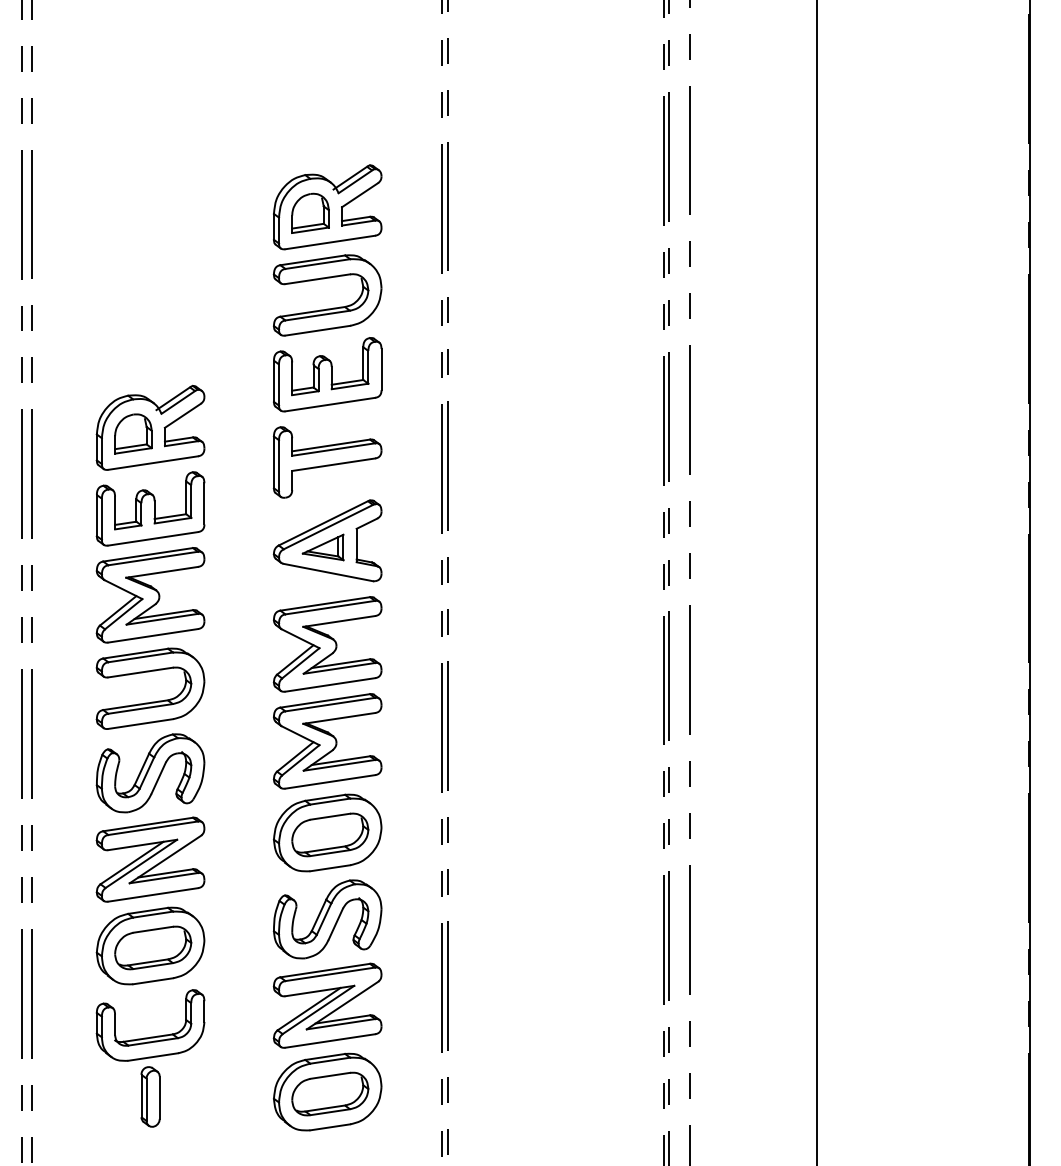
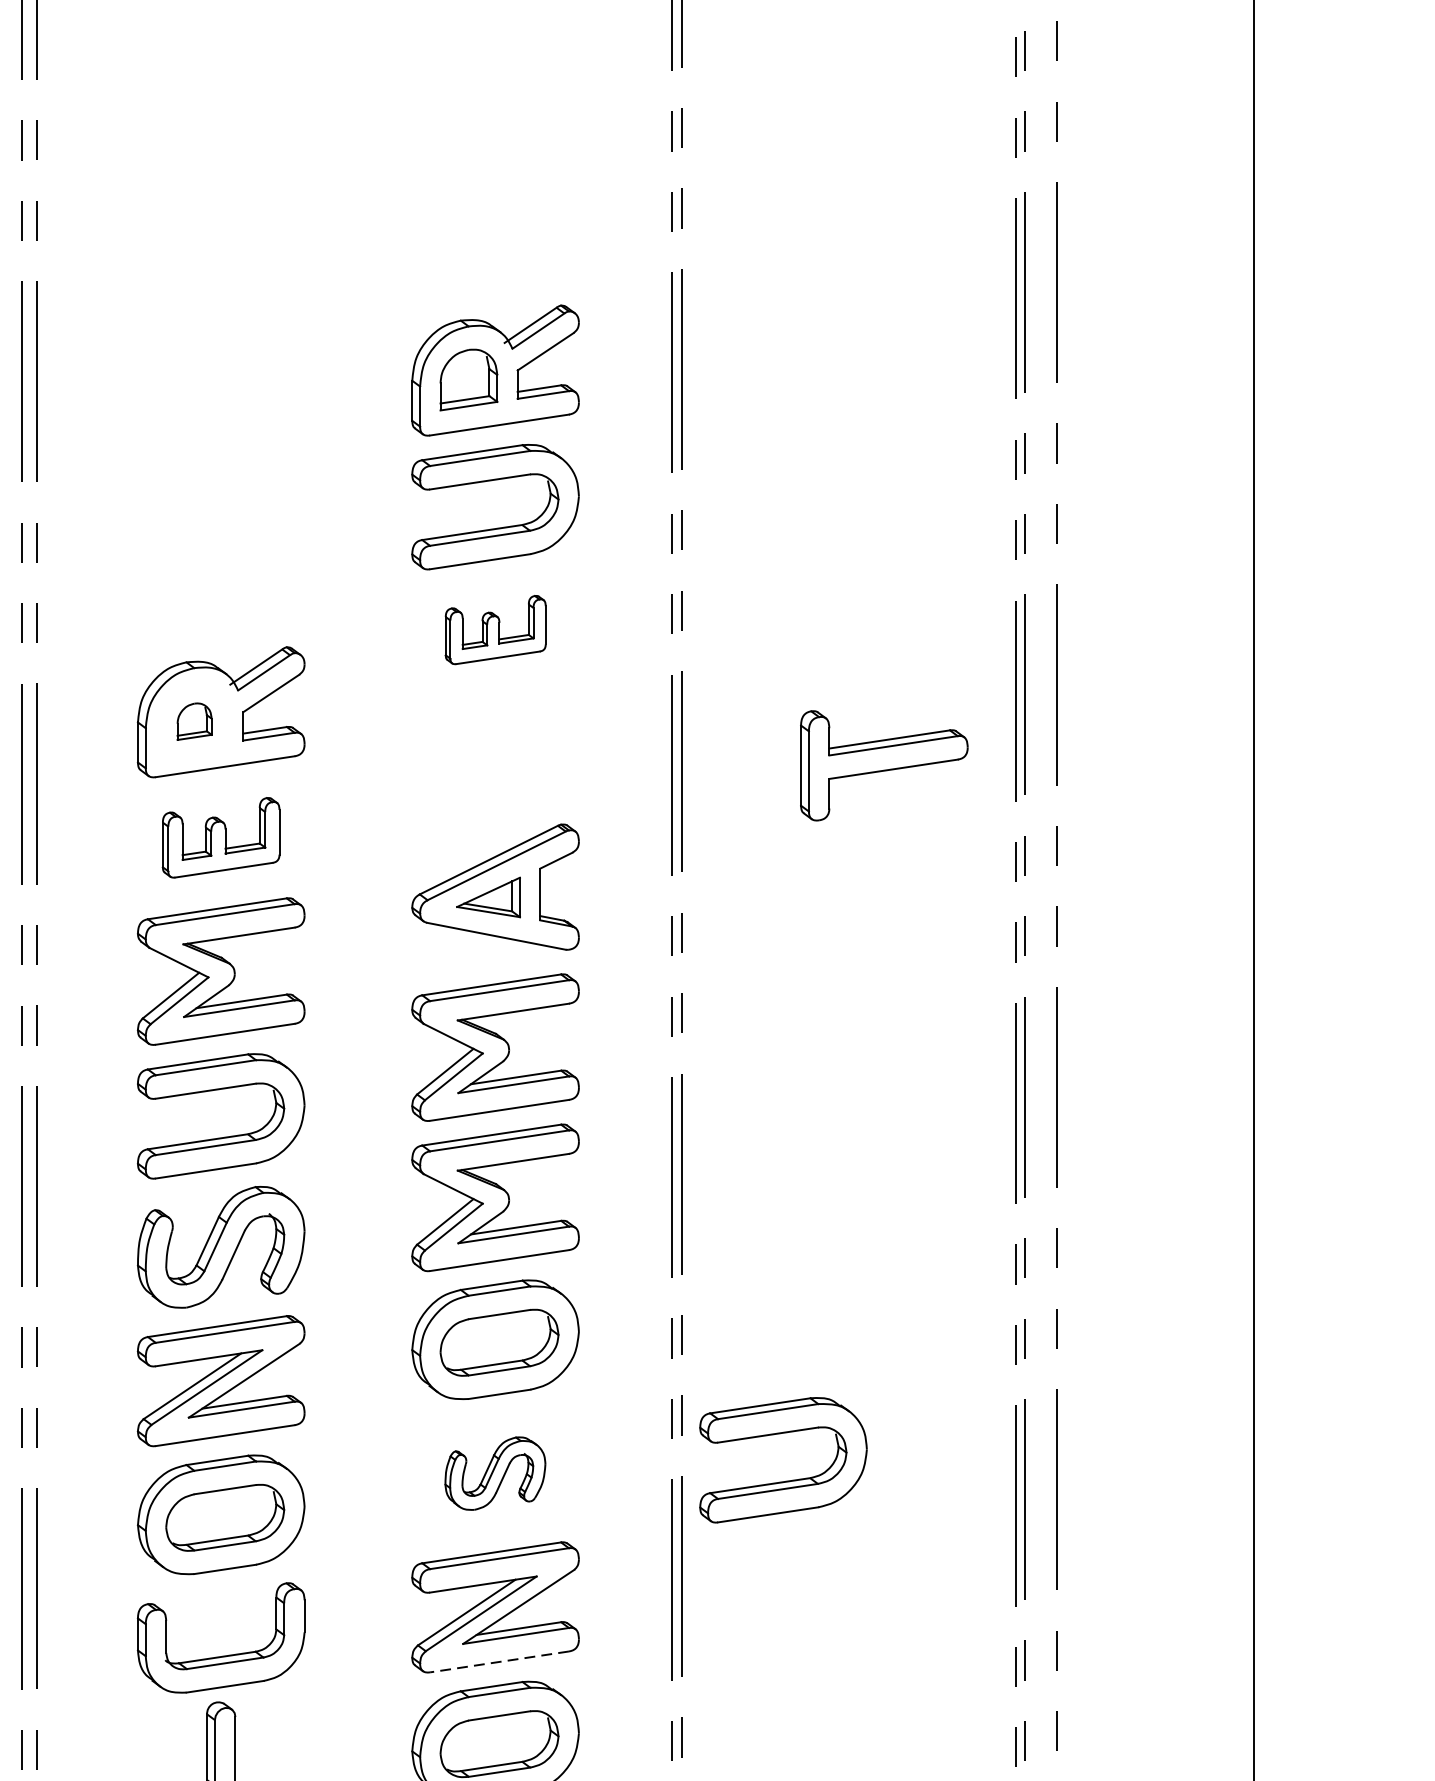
part: (327, 374) -> (495, 629), size x0.6
part: (133, 433) -> (194, 720), size x0.6
part: (327, 462) -> (884, 765), moved
part: (150, 508) -> (221, 837), size x0.7
part: (327, 919) -> (495, 1473), size x0.6
part: (514, 923) -> (784, 1479), added
line: (329, 1041) -> (498, 1662), solid -> dashed

